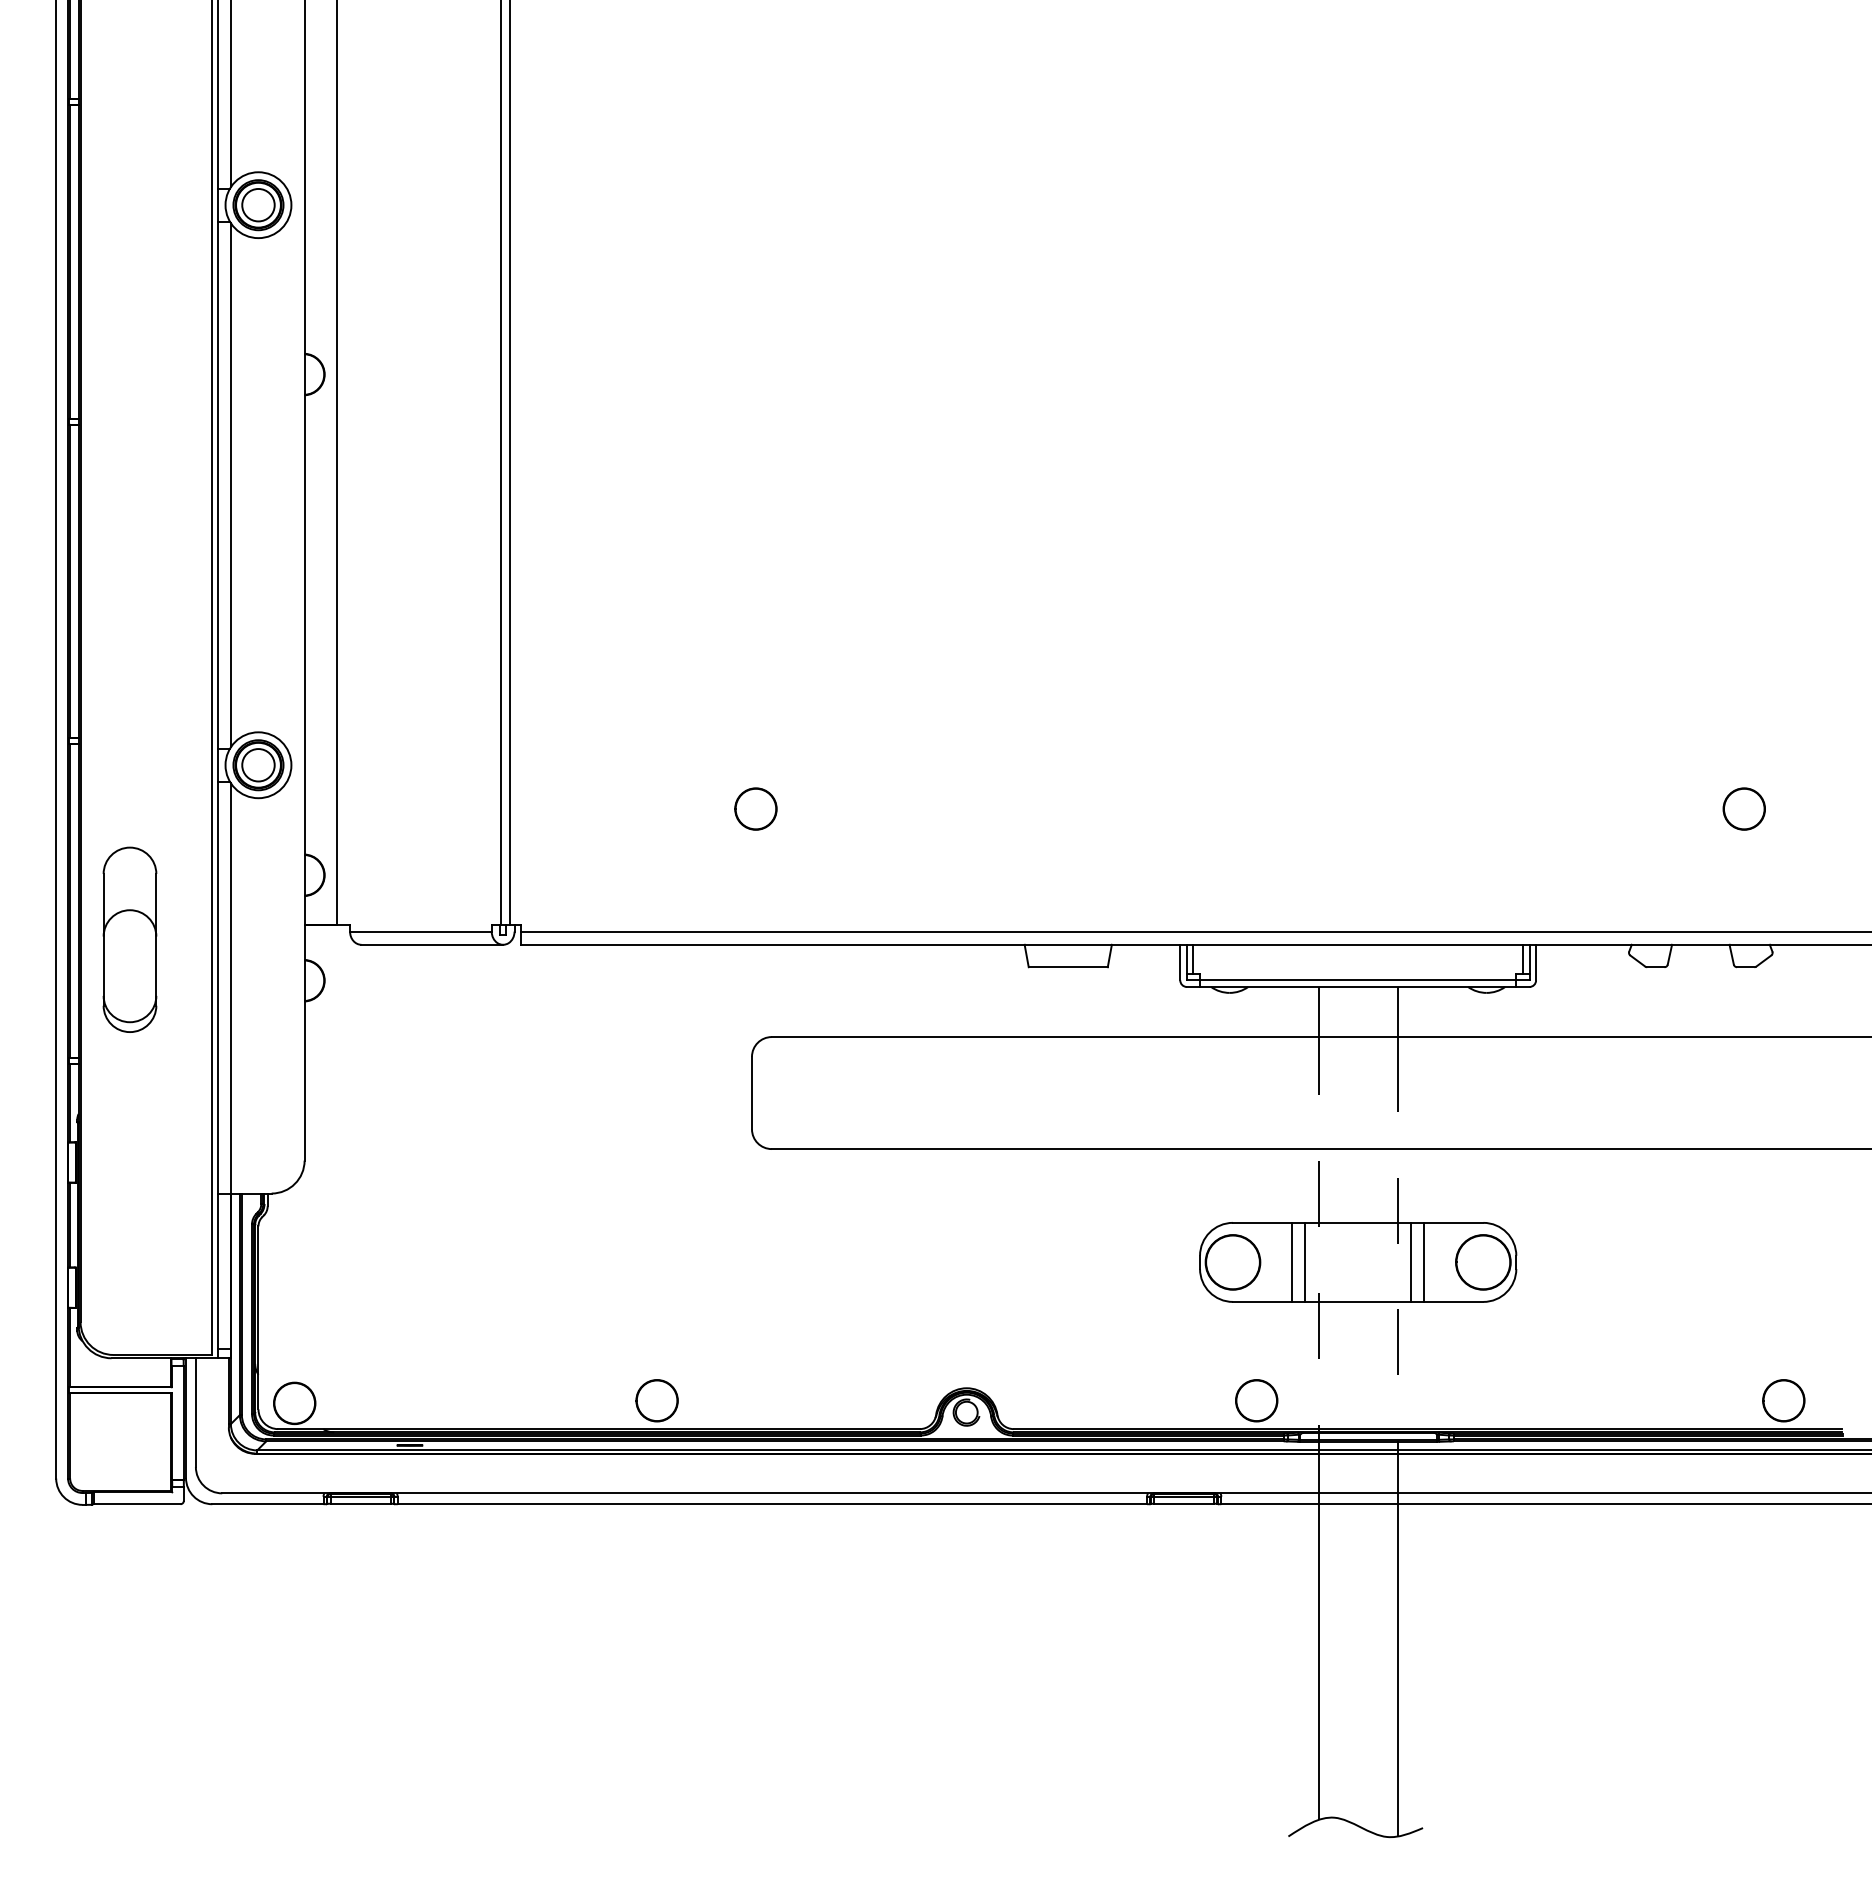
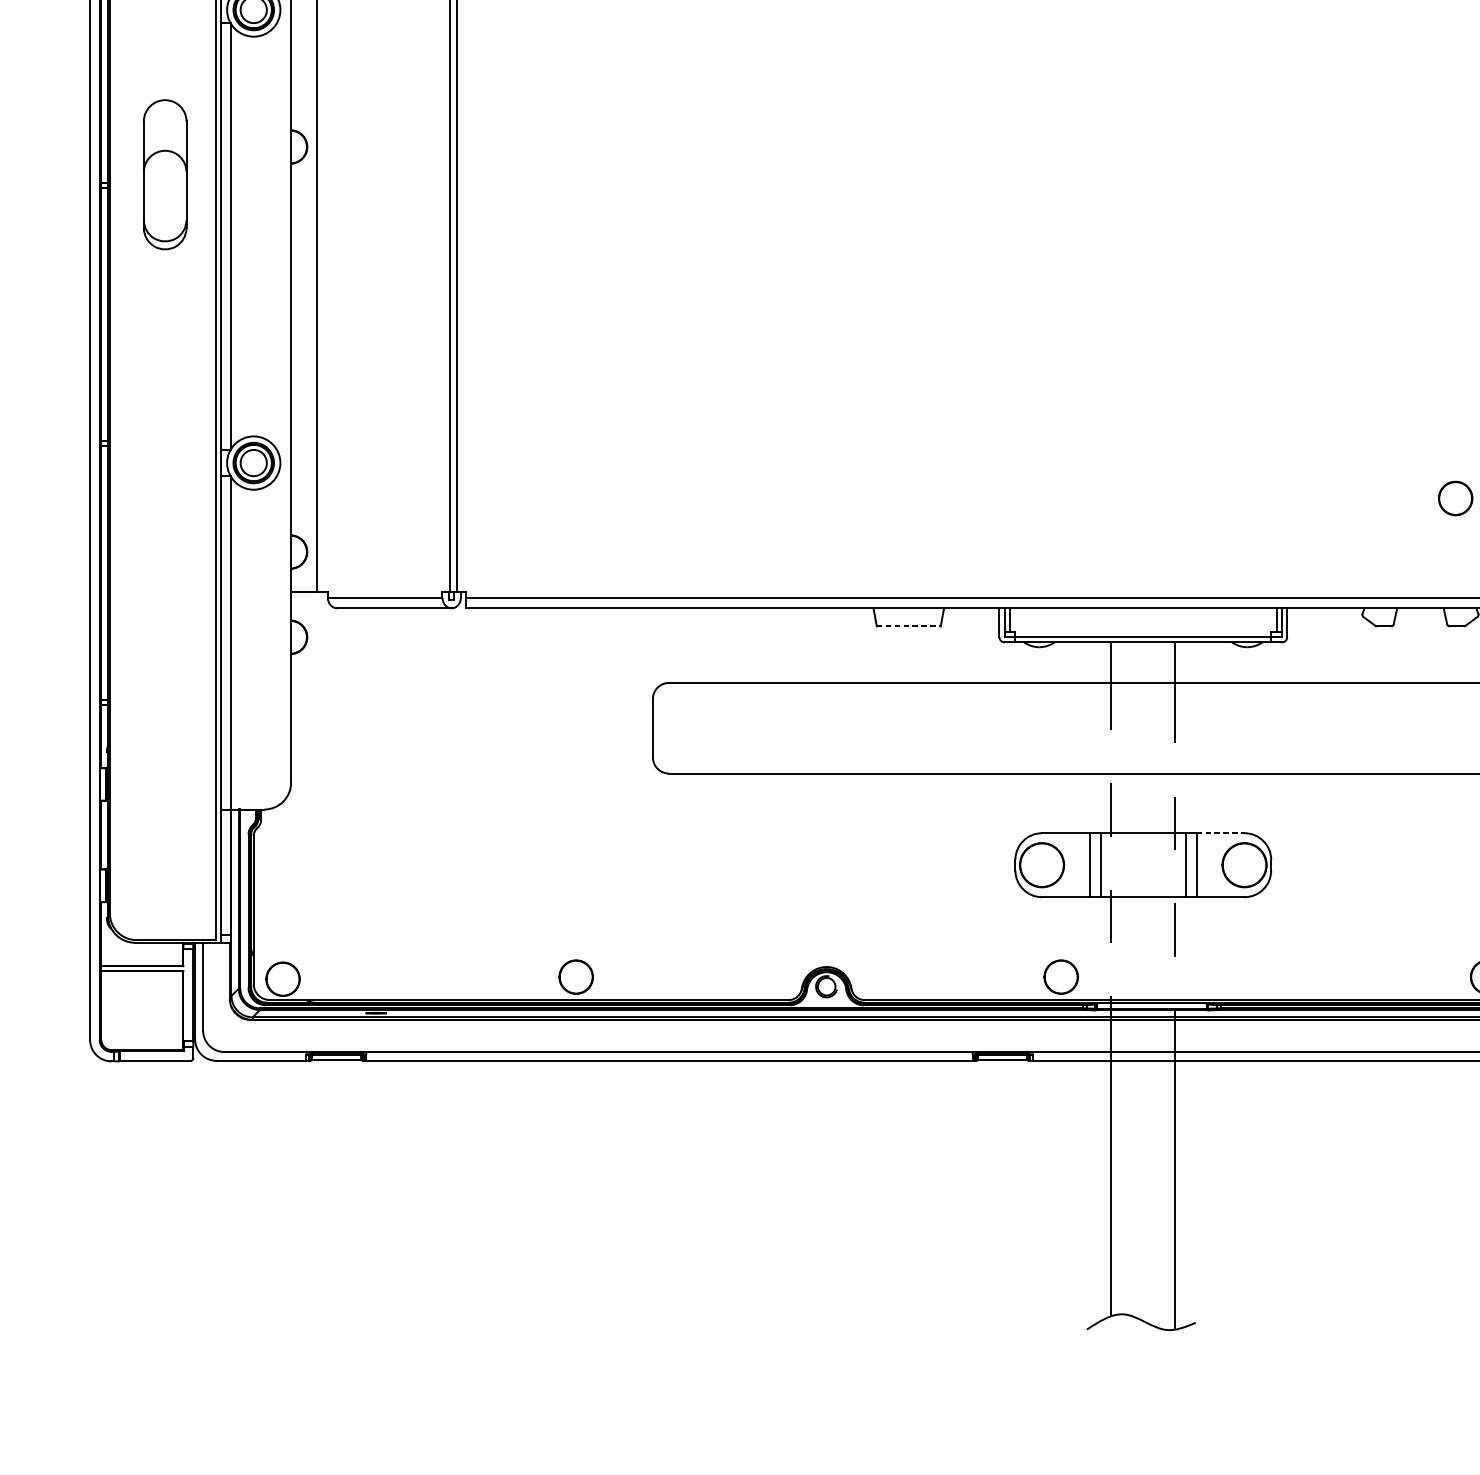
circle: (755, 808) -> (655, 498), removed
part: (129, 939) -> (164, 174), moved
line: (1068, 967) -> (908, 626), solid -> dashed
line: (1453, 1222) -> (1220, 832), solid -> dashed

